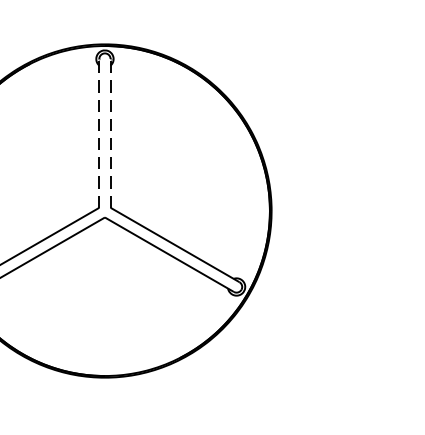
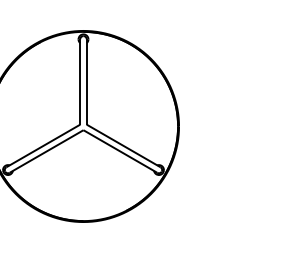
line: (99, 132) -> (80, 81), dashed -> solid
line: (110, 132) -> (86, 81), dashed -> solid

